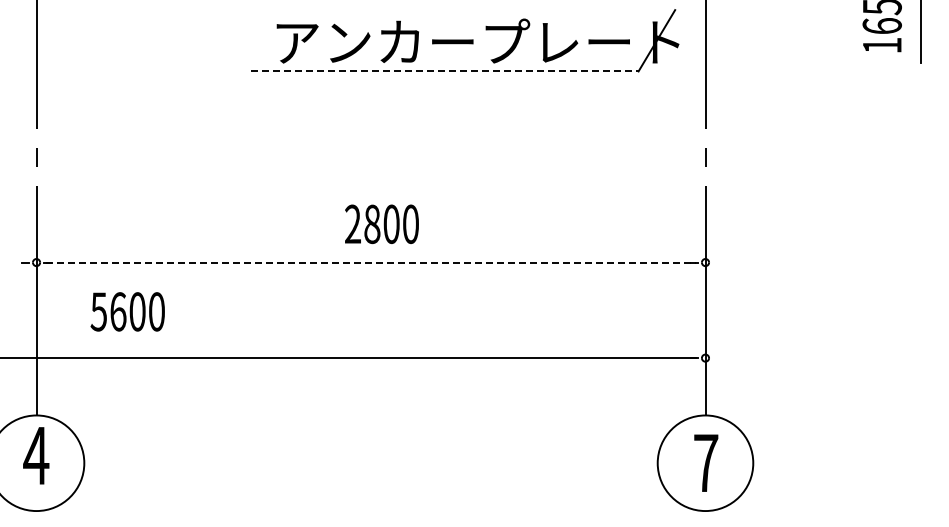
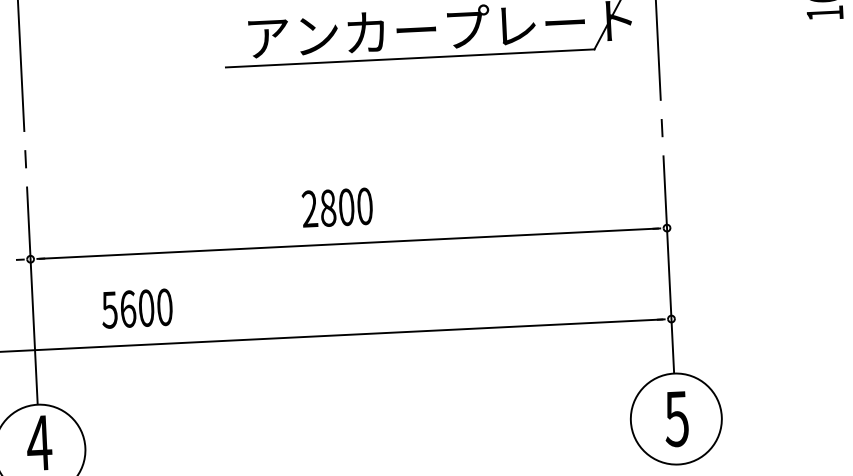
line: (444, 71) -> (409, 58), dashed -> solid
text: (381, 224) -> (337, 207), moved
line: (371, 262) -> (349, 243), dashed -> solid
text: (127, 311) -> (136, 308), moved
text: (705, 463) -> (676, 419), 7 -> 5

